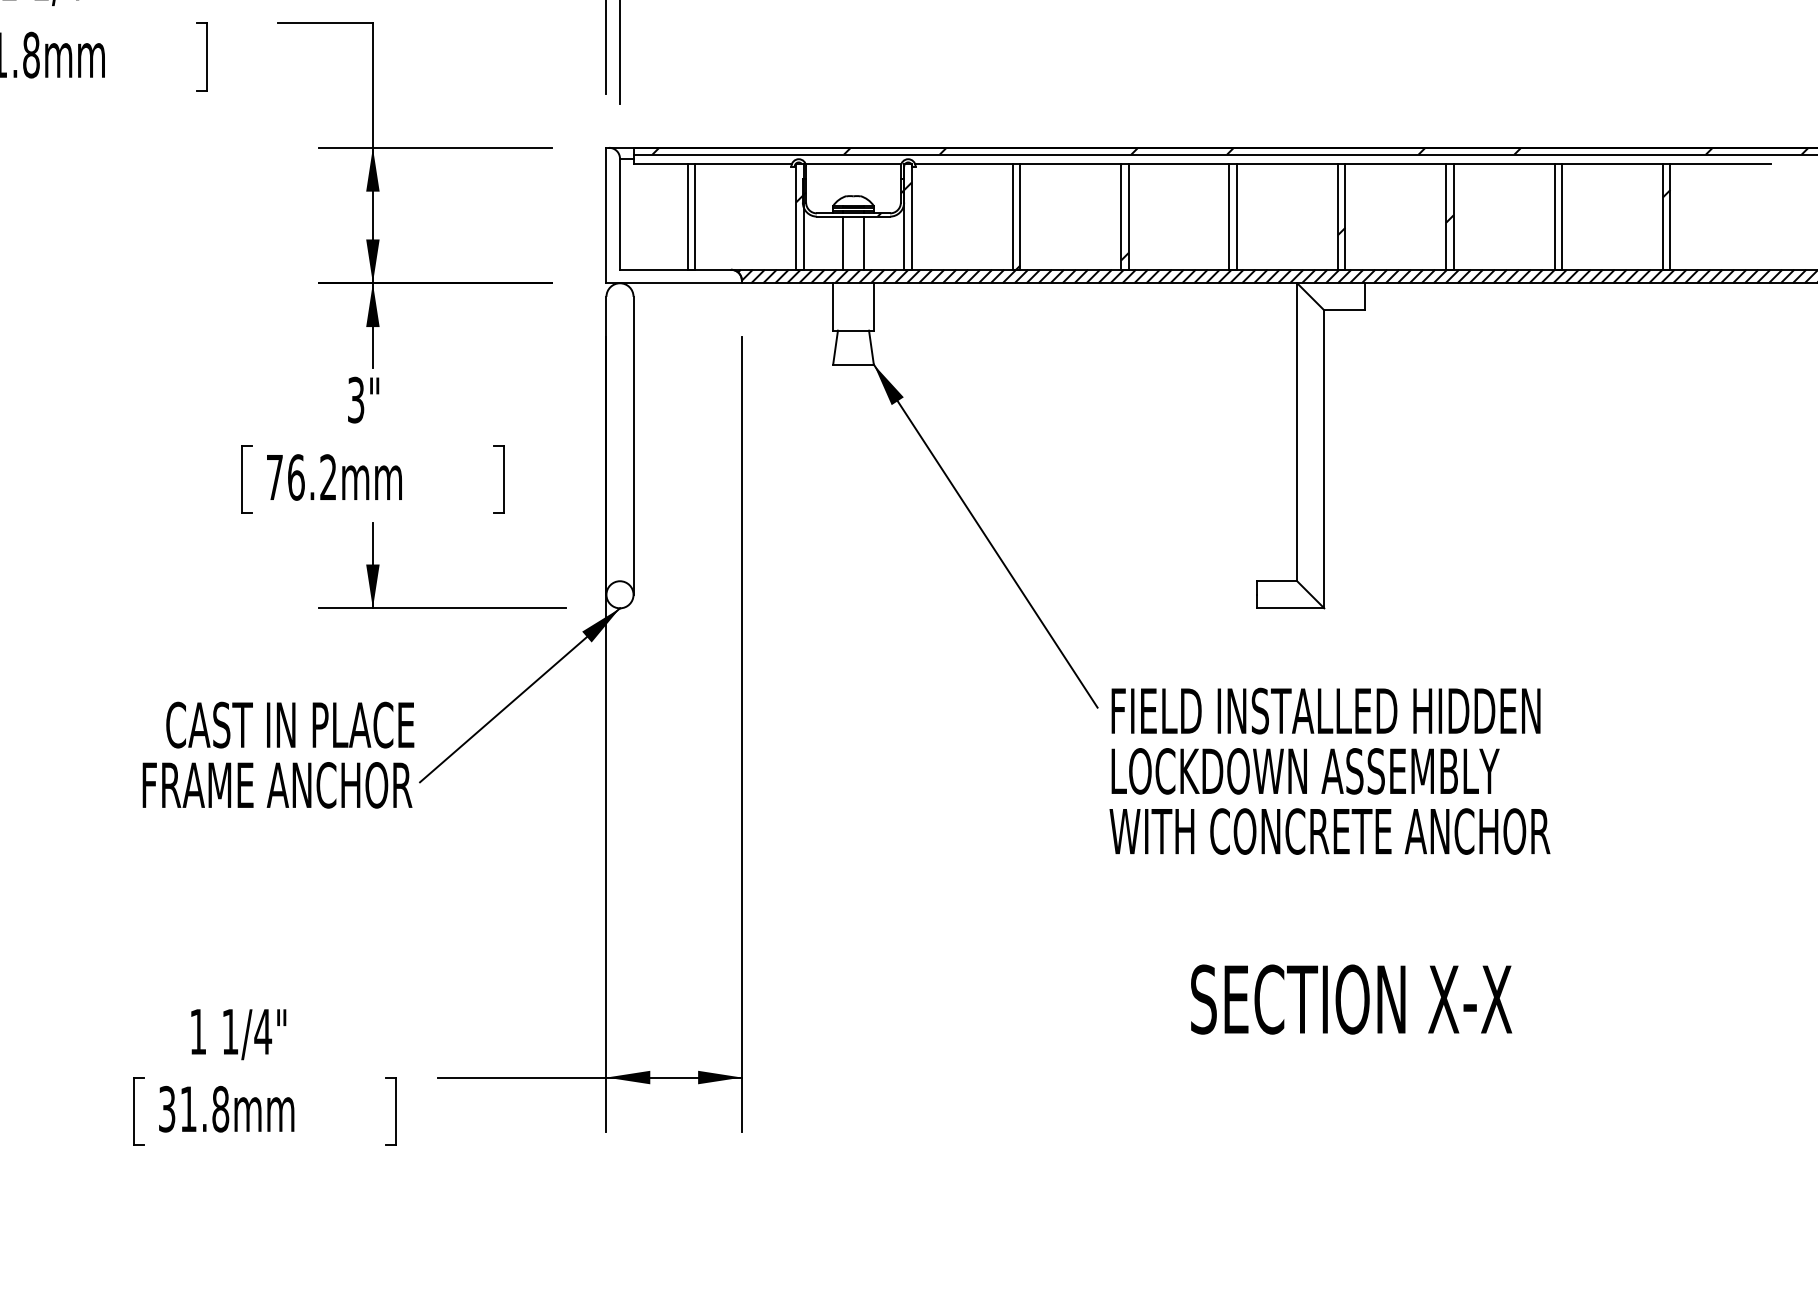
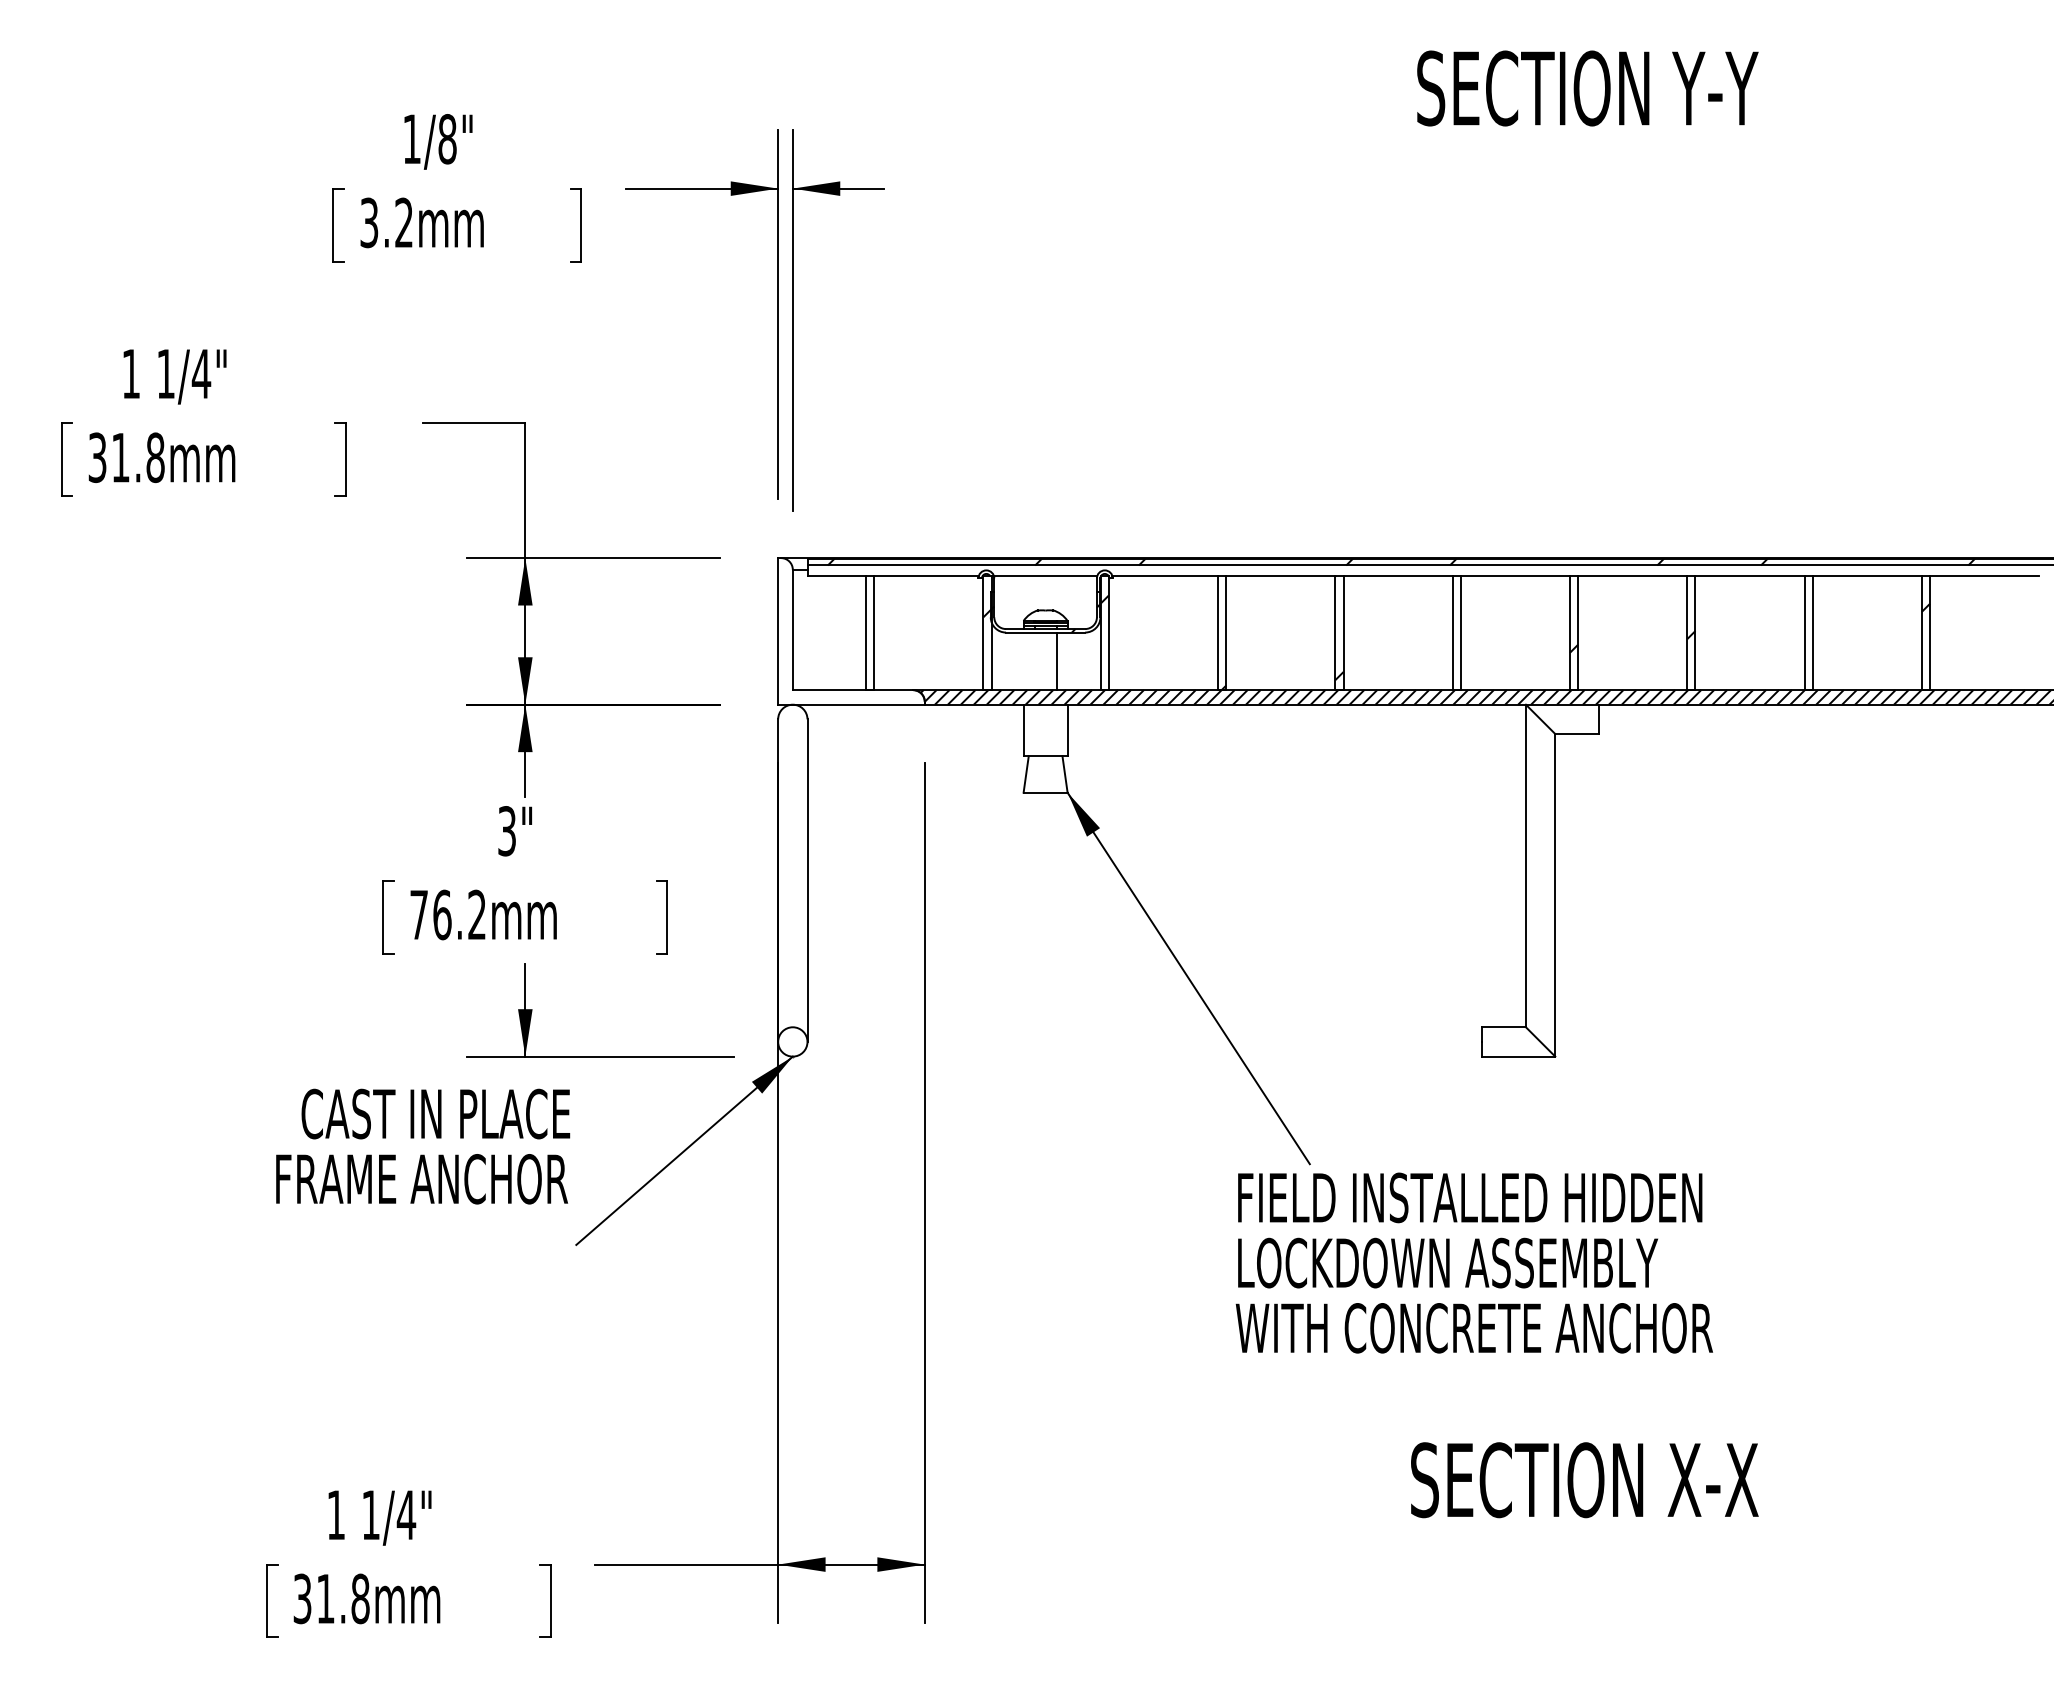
line: (843, 243) -> (1034, 661), removed
text: (278, 755) -> (423, 1146), moved
text: (1329, 770) -> (1473, 1262), moved

